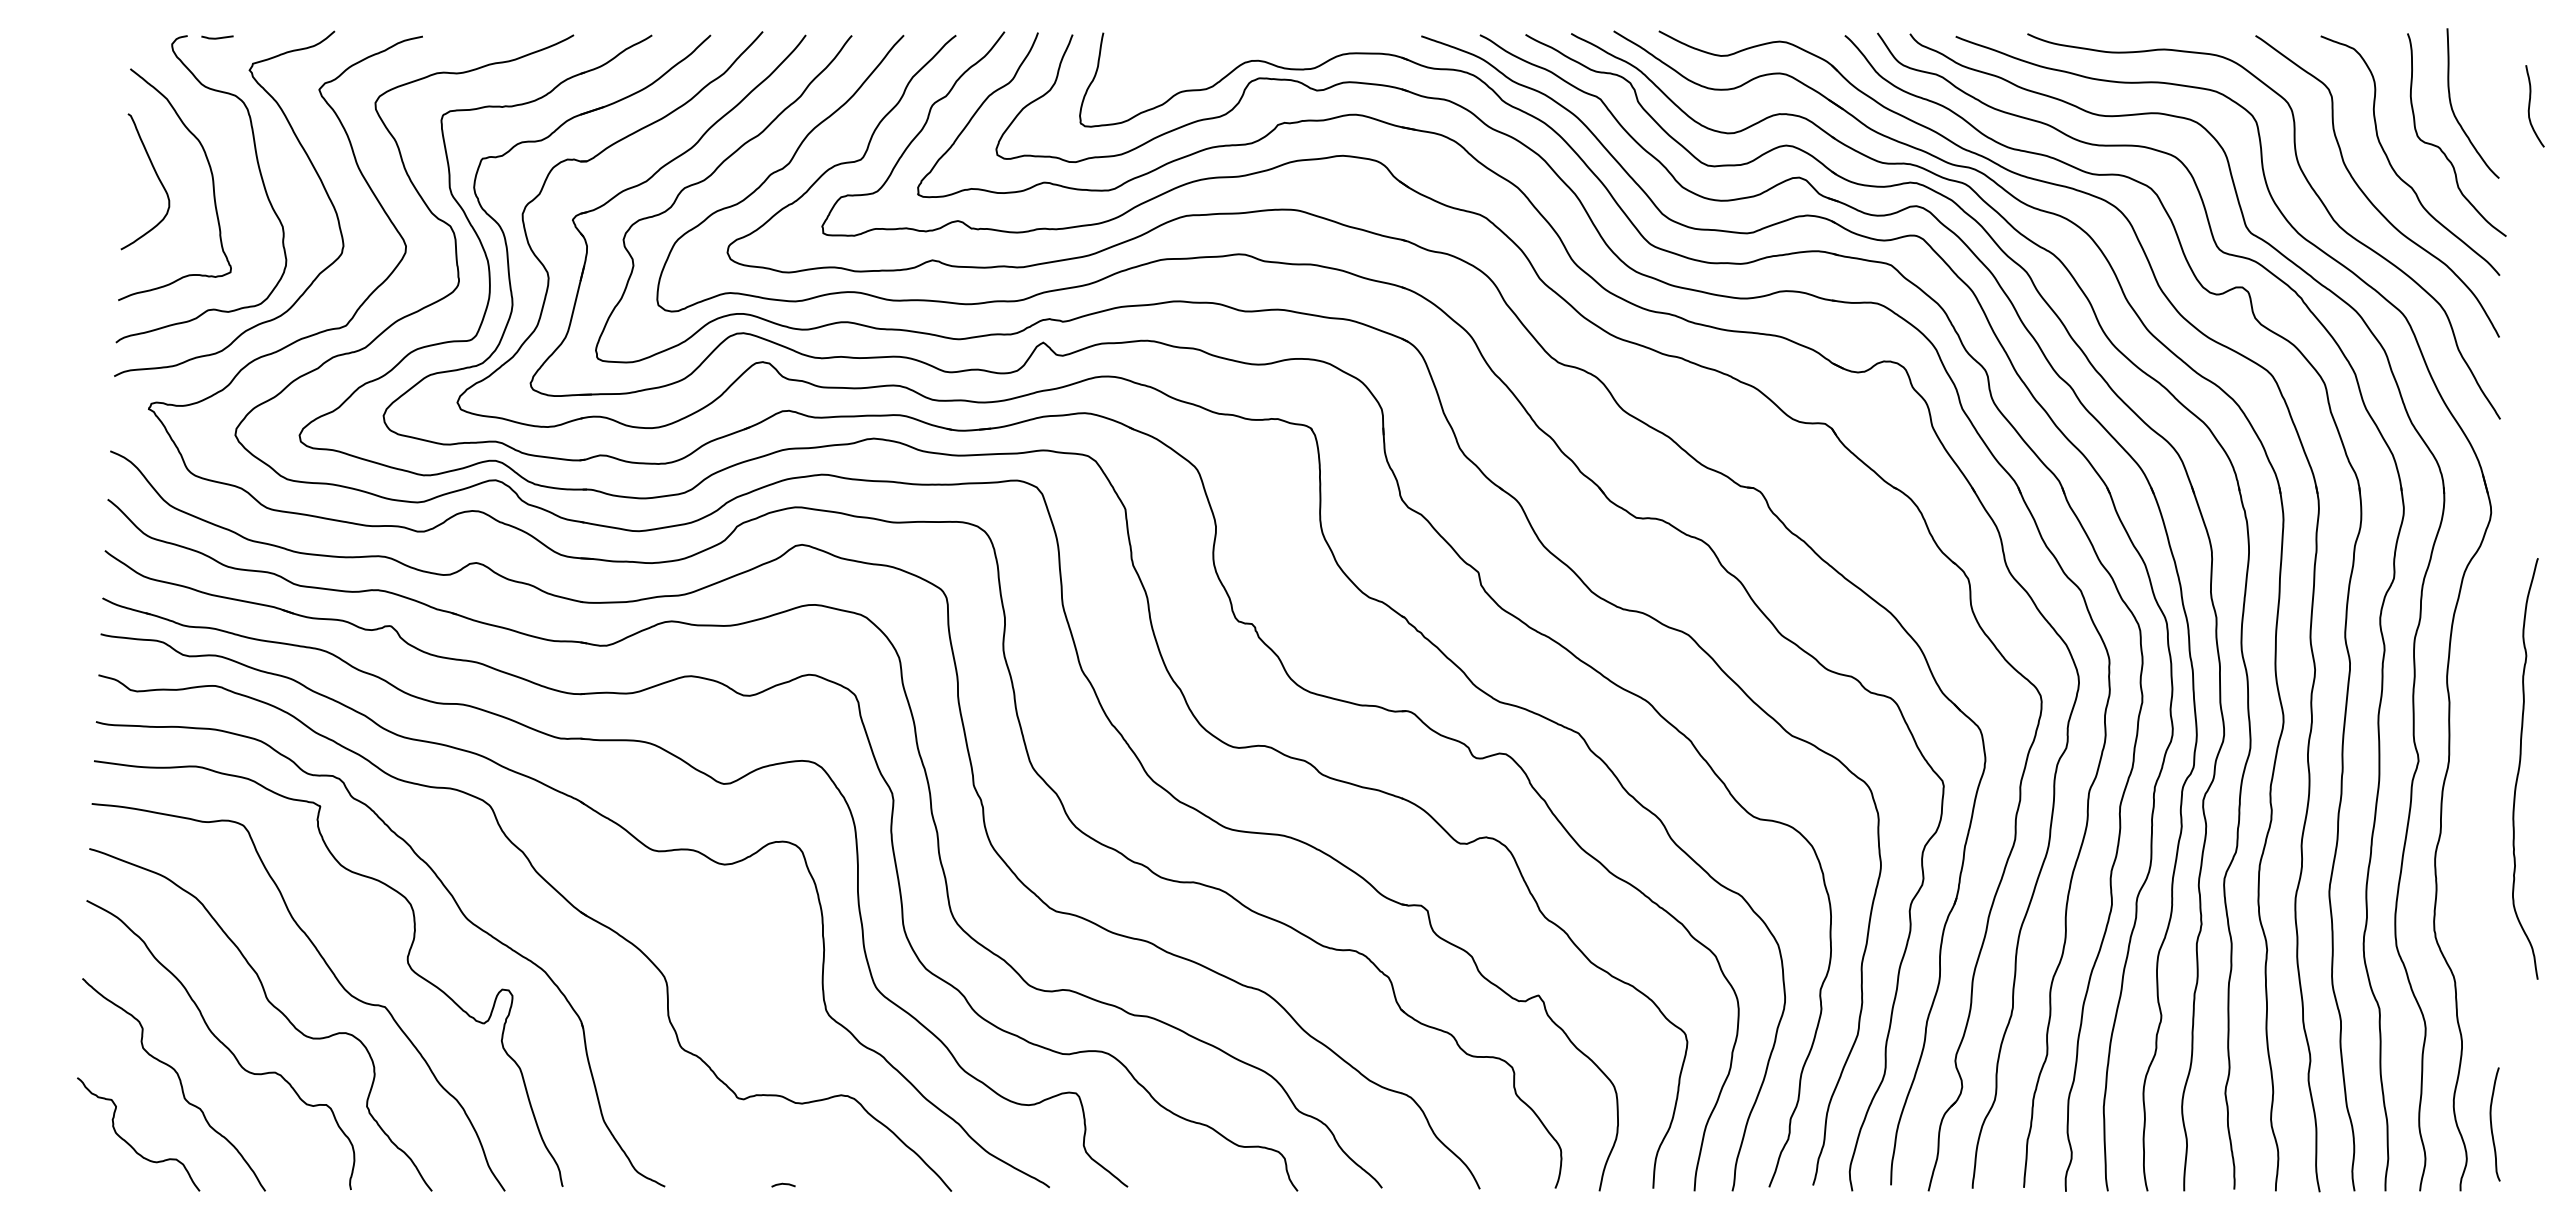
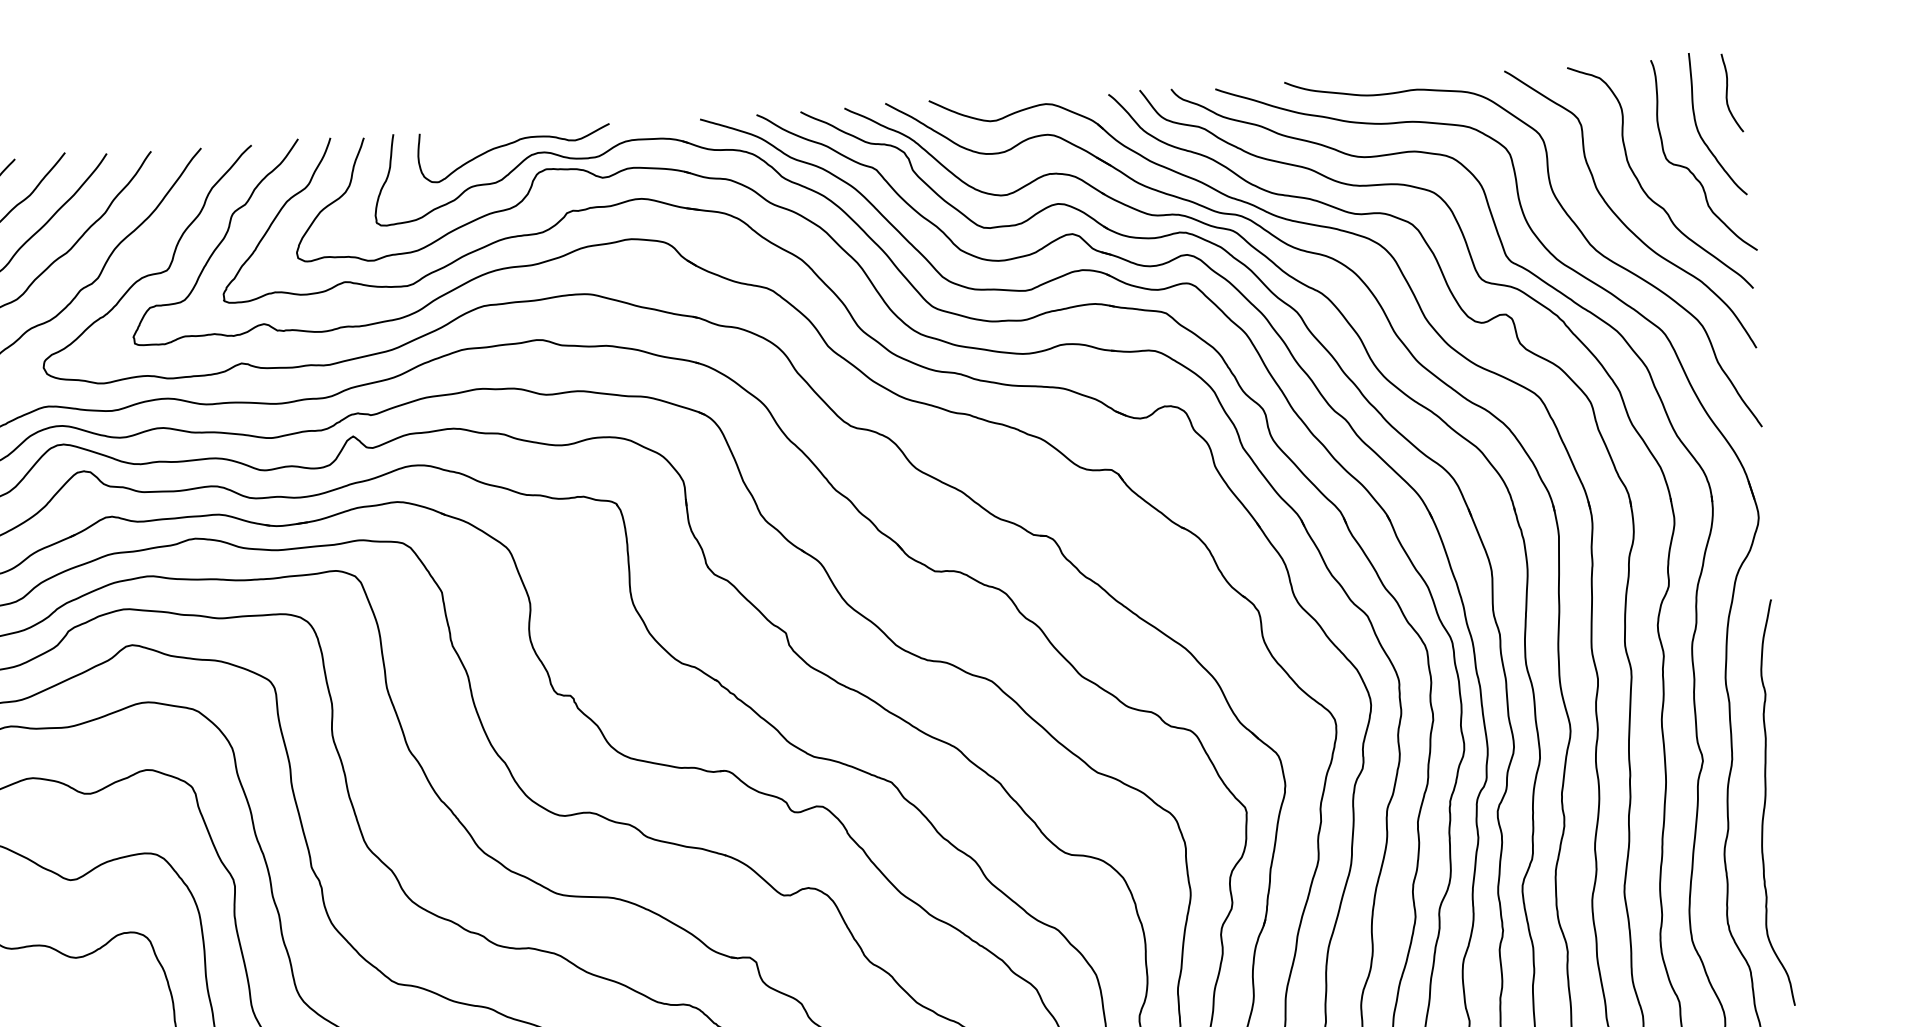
curve: (1224, 50) -> (511, 144), added
curve: (2530, 106) -> (1728, 93), moved
curve: (2520, 767) -> (1766, 802), moved

